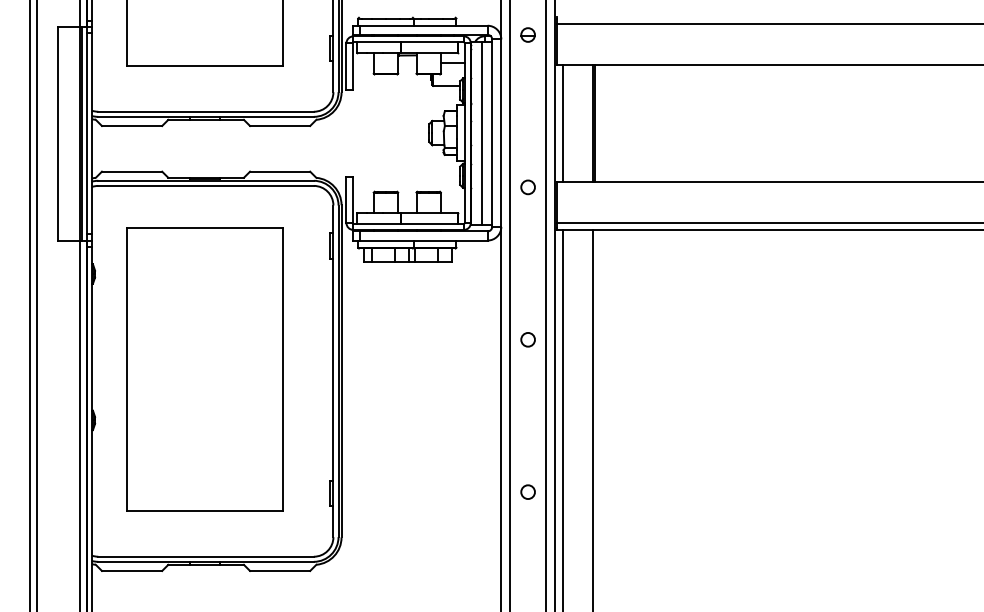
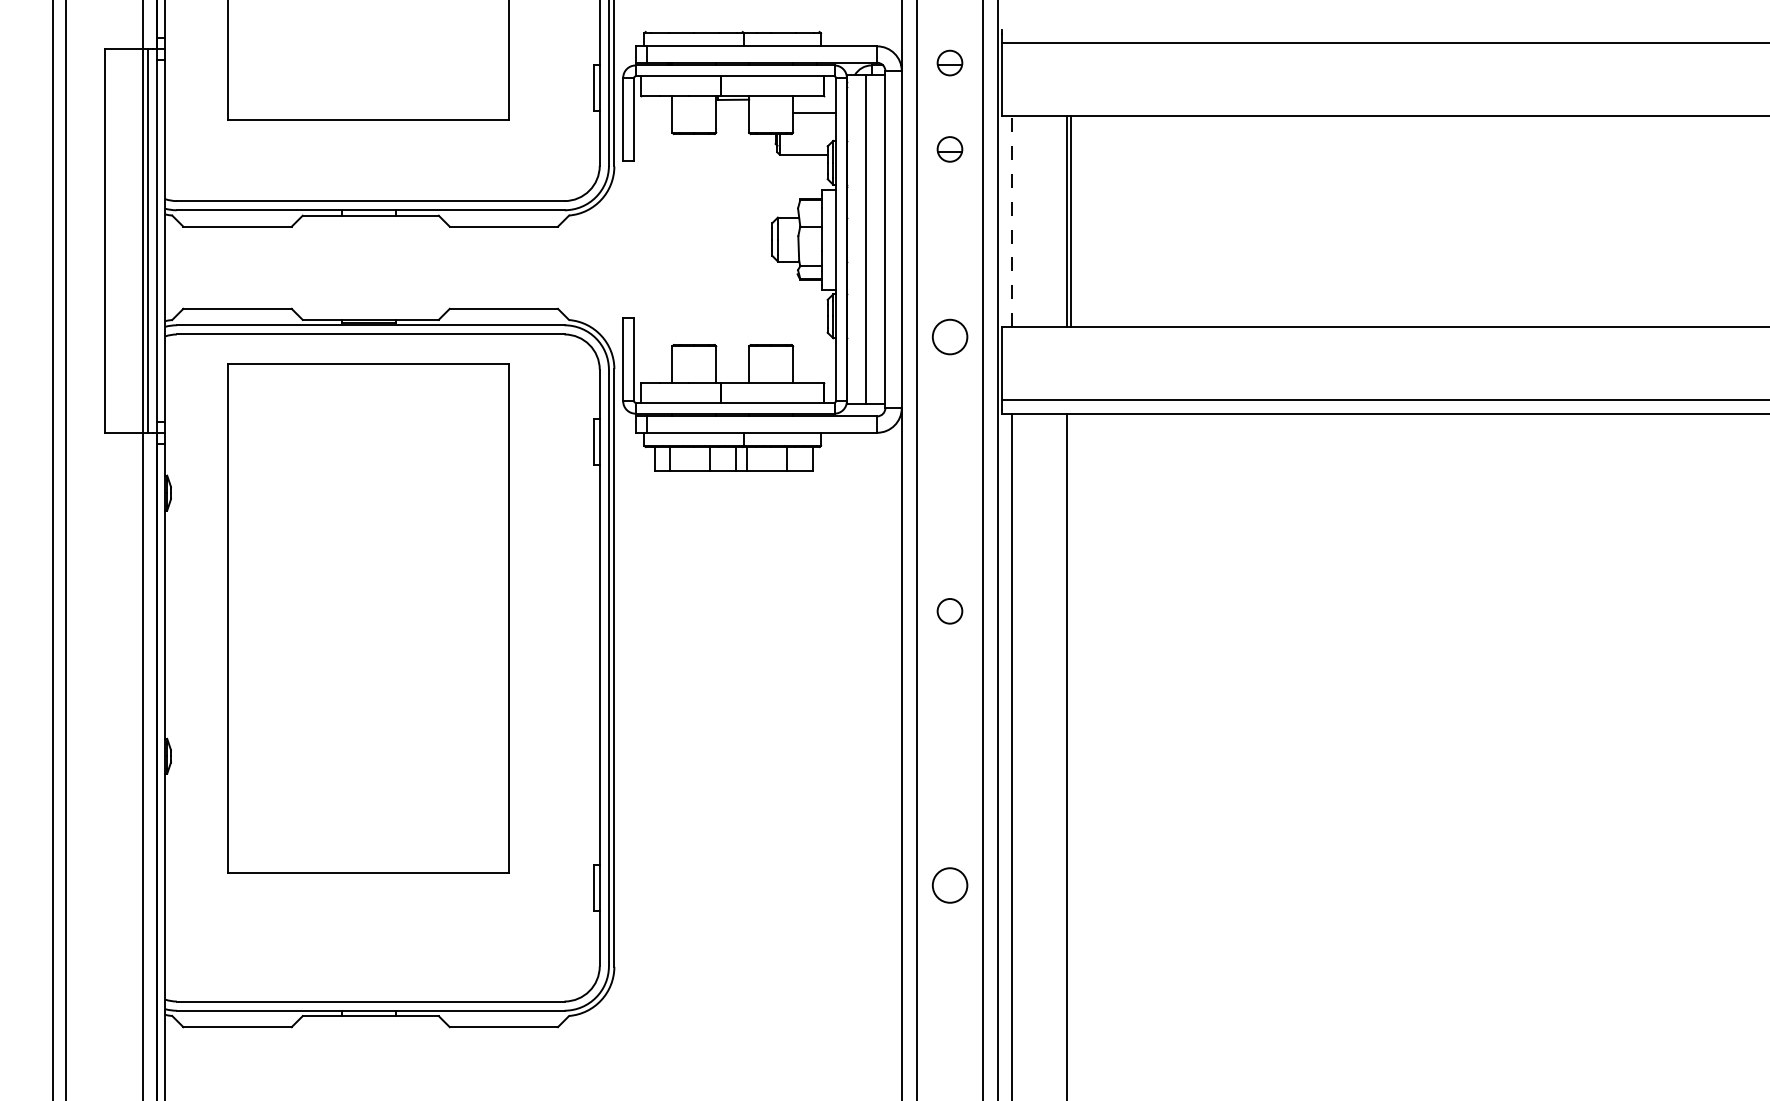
part: (527, 82) -> (948, 148), added
line: (562, 123) -> (1011, 222), solid -> dashed
circle: (527, 187) -> (948, 337), size x1.4
part: (204, 369) -> (367, 617), moved
circle: (527, 491) -> (948, 884), size x1.4

